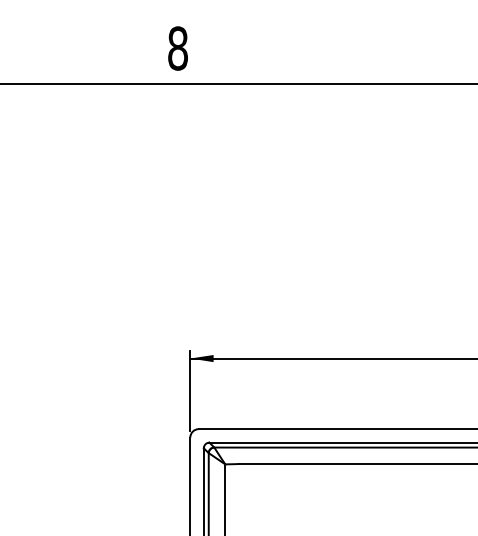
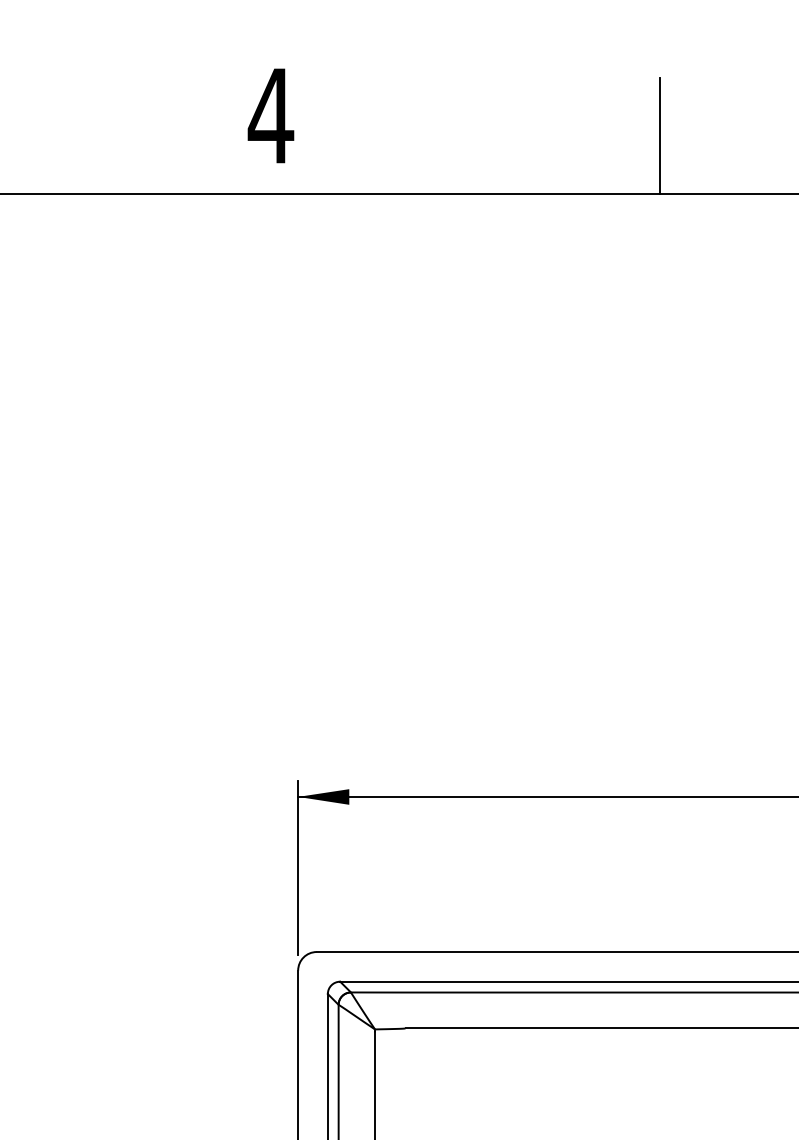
text: (177, 48) -> (269, 115), 8 -> 4
line: (354, 57) -> (658, 135), added

